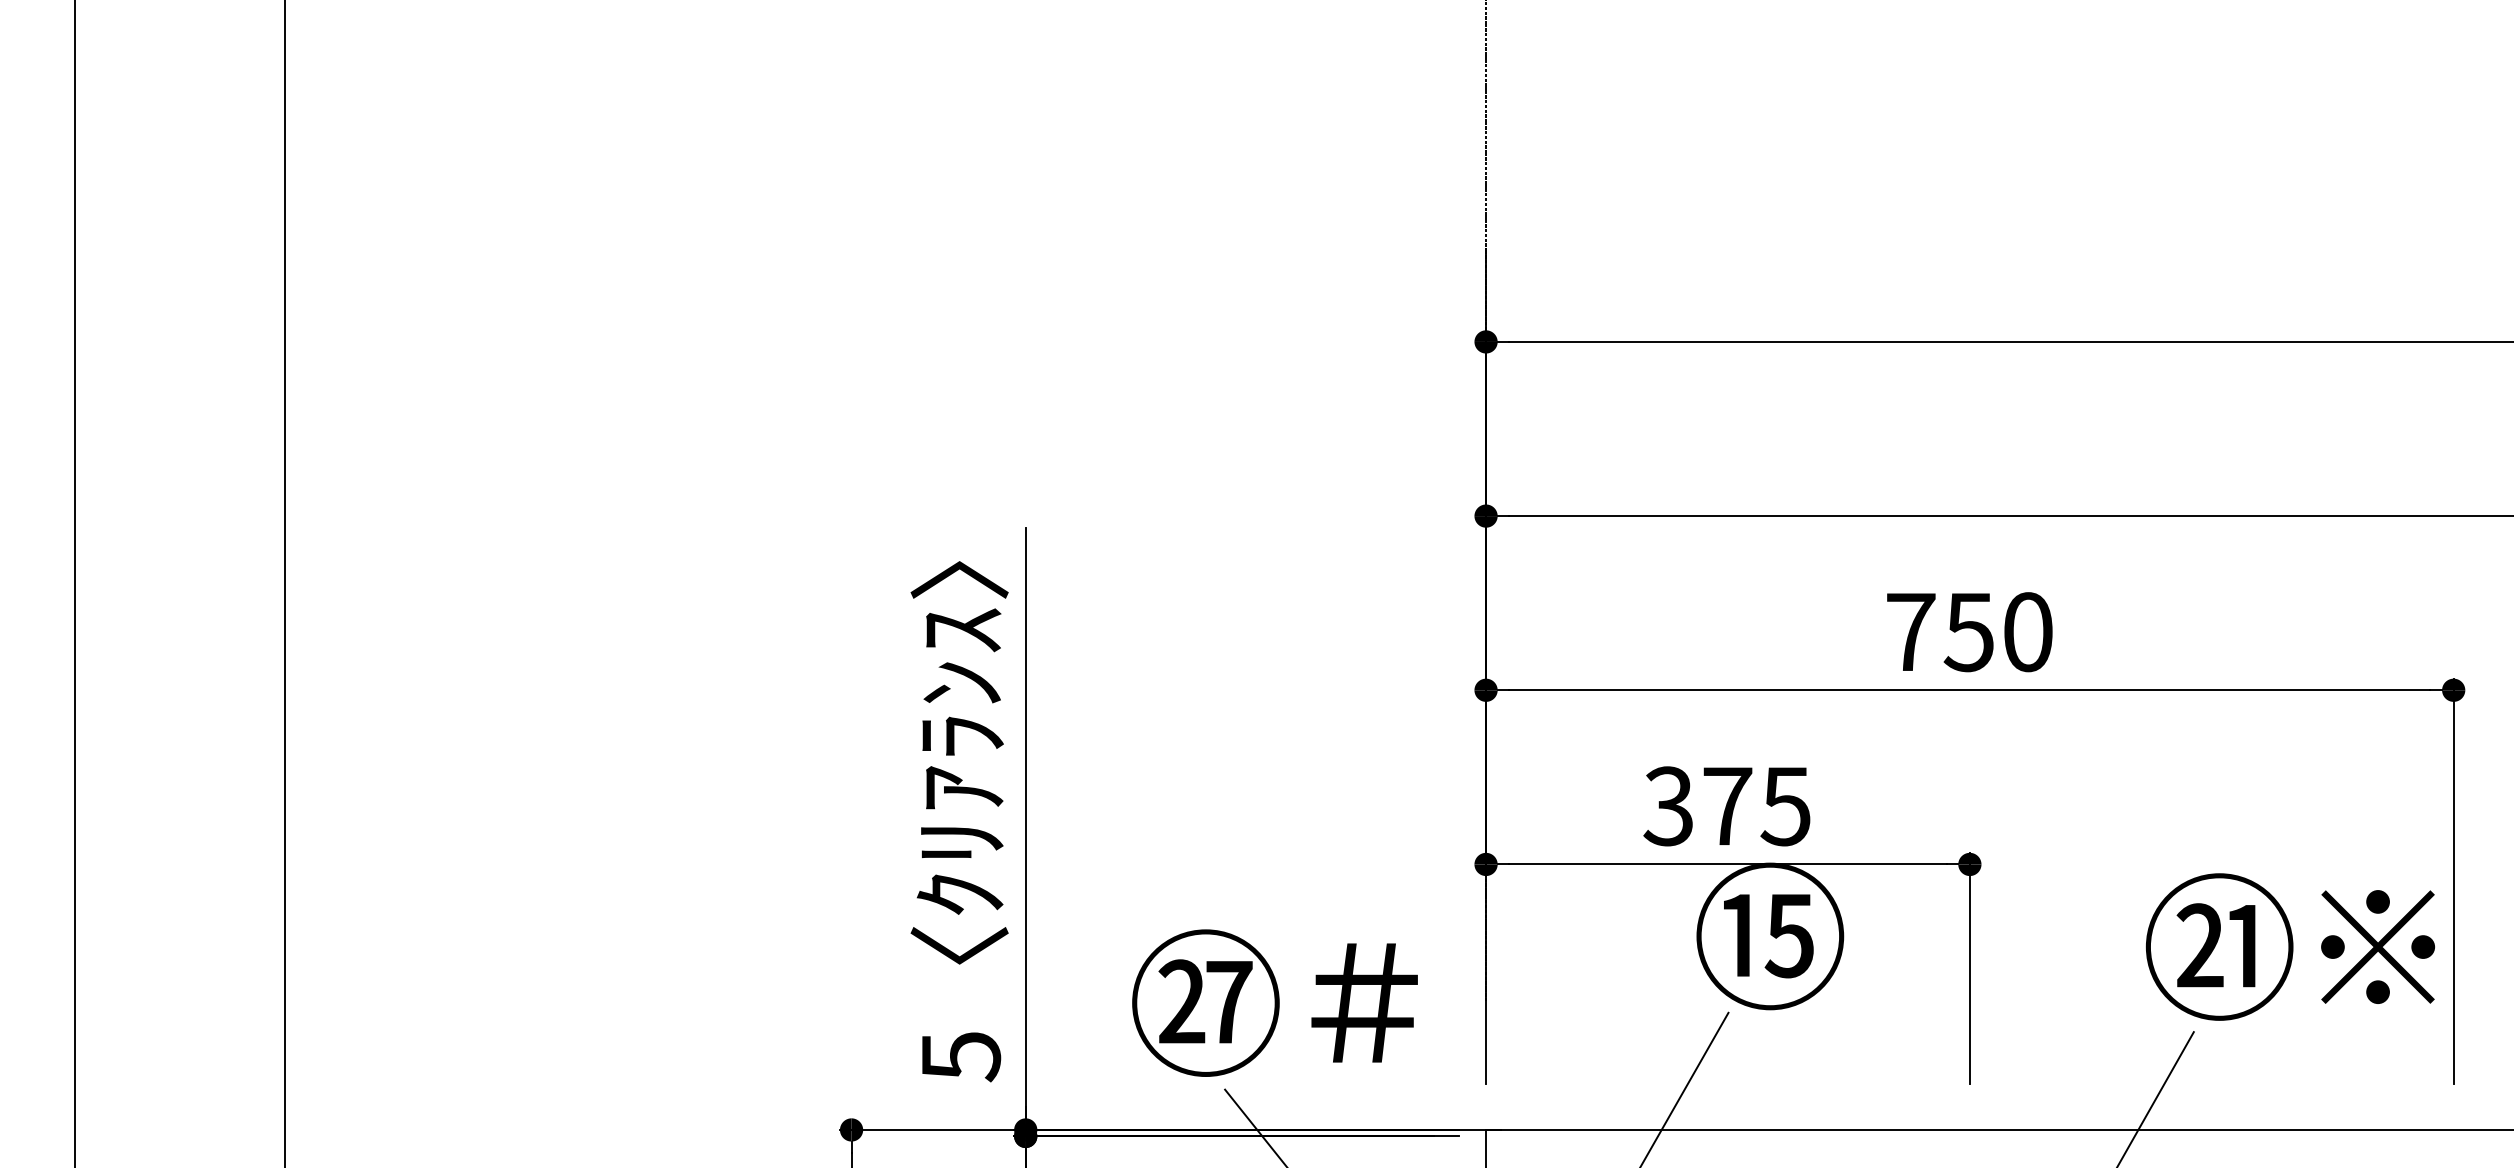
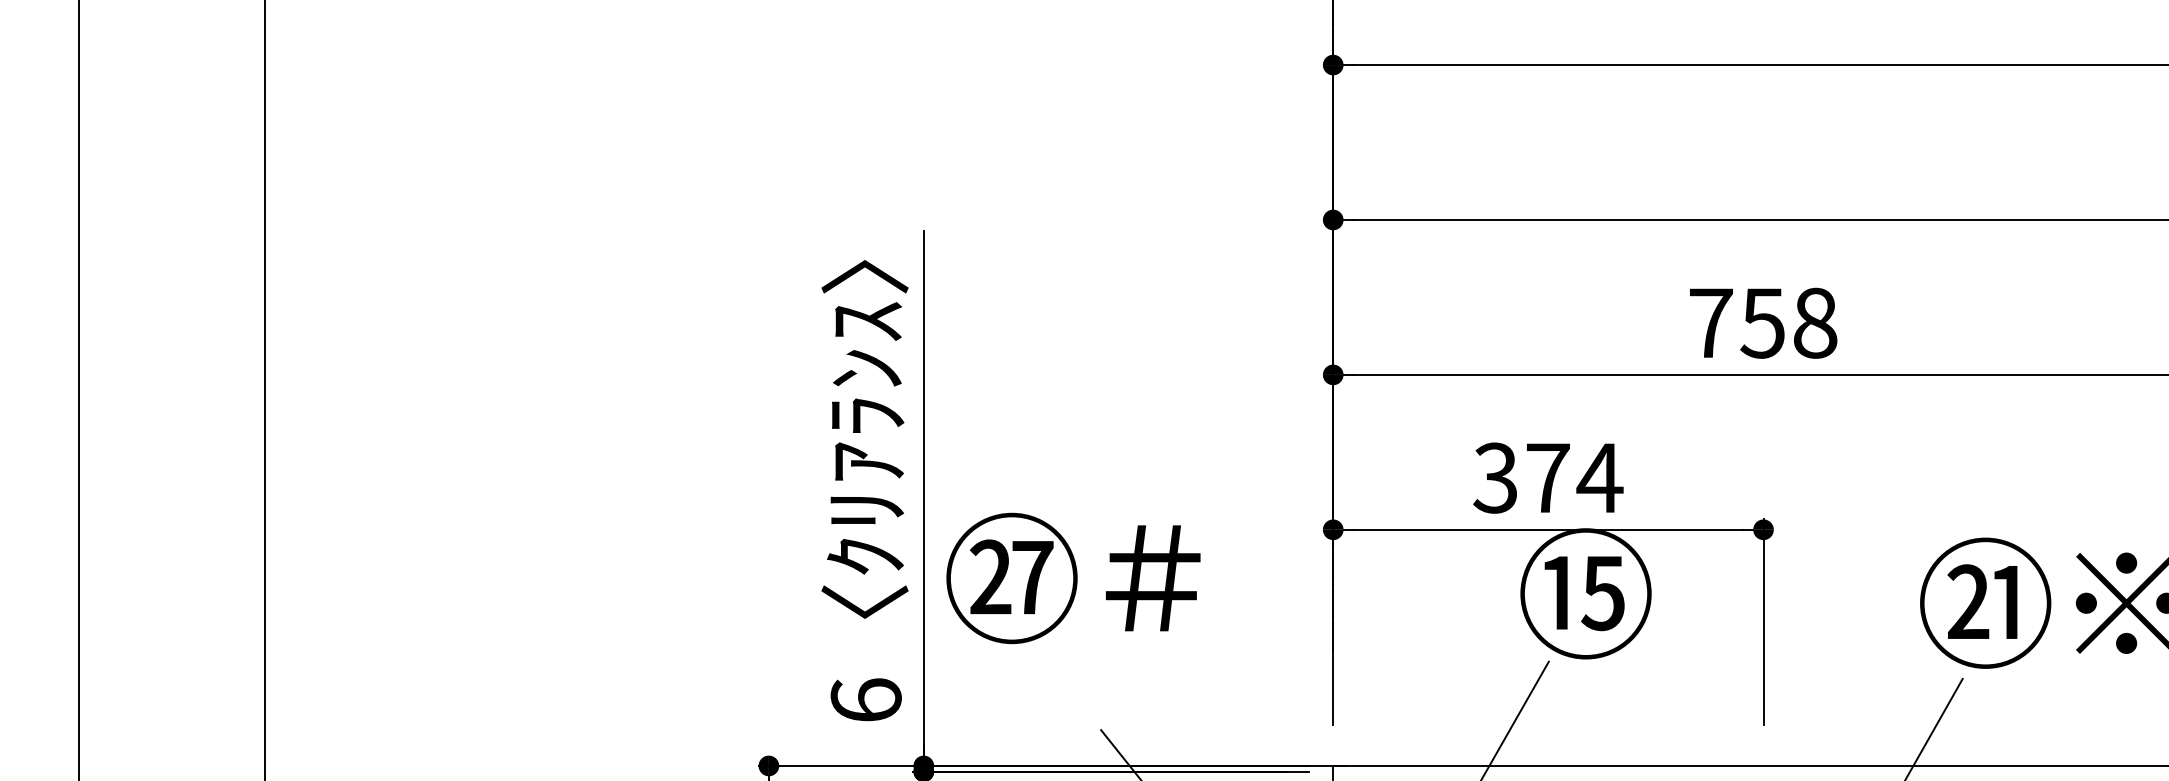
text: (2028, 631) -> (1815, 322), 750 -> 758
text: (1785, 806) -> (1599, 478), 375 -> 374
text: (1274, 1002) -> (1073, 577), moved
text: (961, 1056) -> (866, 700), 5 -> 6

